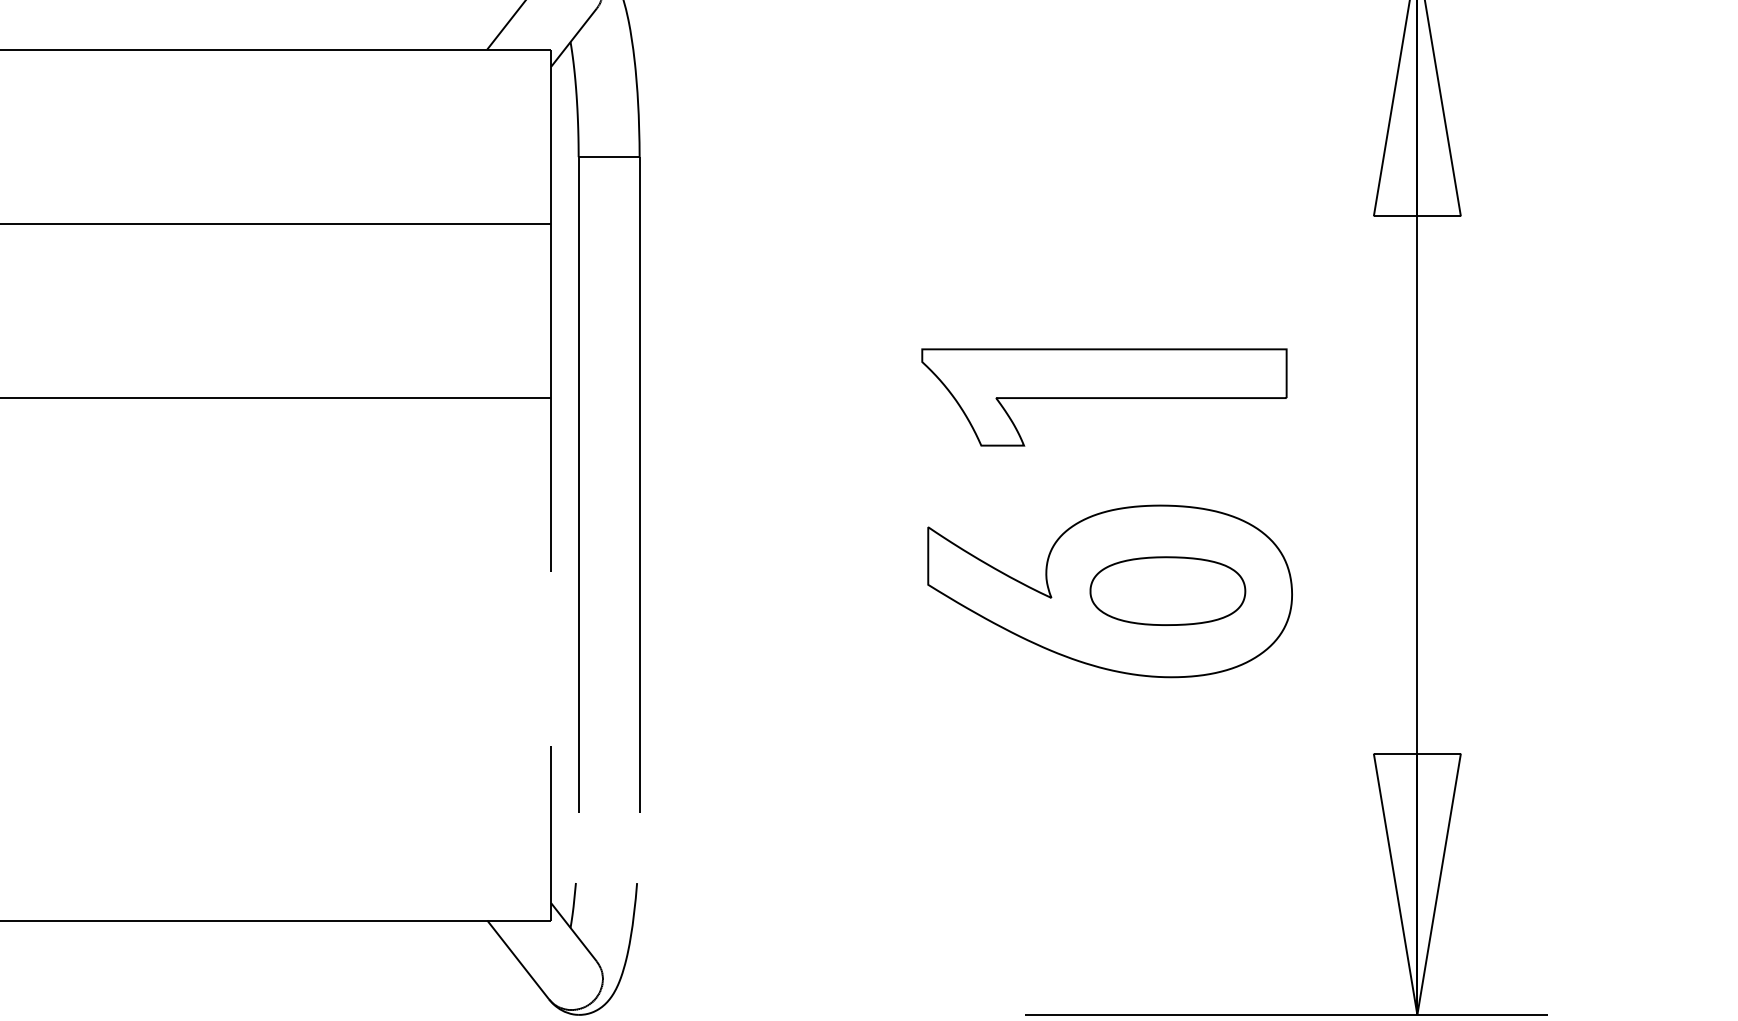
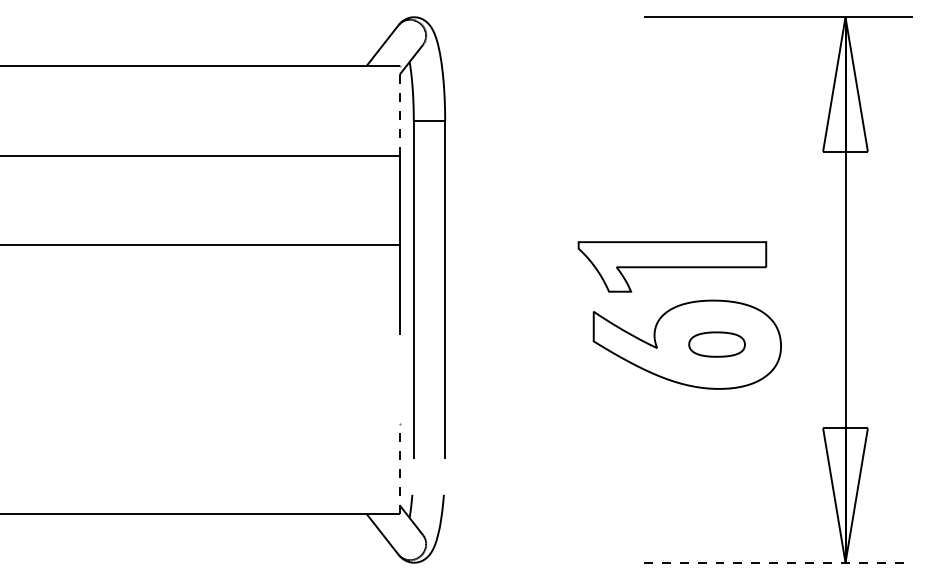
line: (550, 136) -> (399, 110), solid -> dashed
part: (1104, 396) -> (672, 266), moved
part: (1166, 590) -> (716, 344), size x0.7
line: (550, 833) -> (399, 469), solid -> dashed
line: (1287, 1014) -> (778, 562), solid -> dashed

